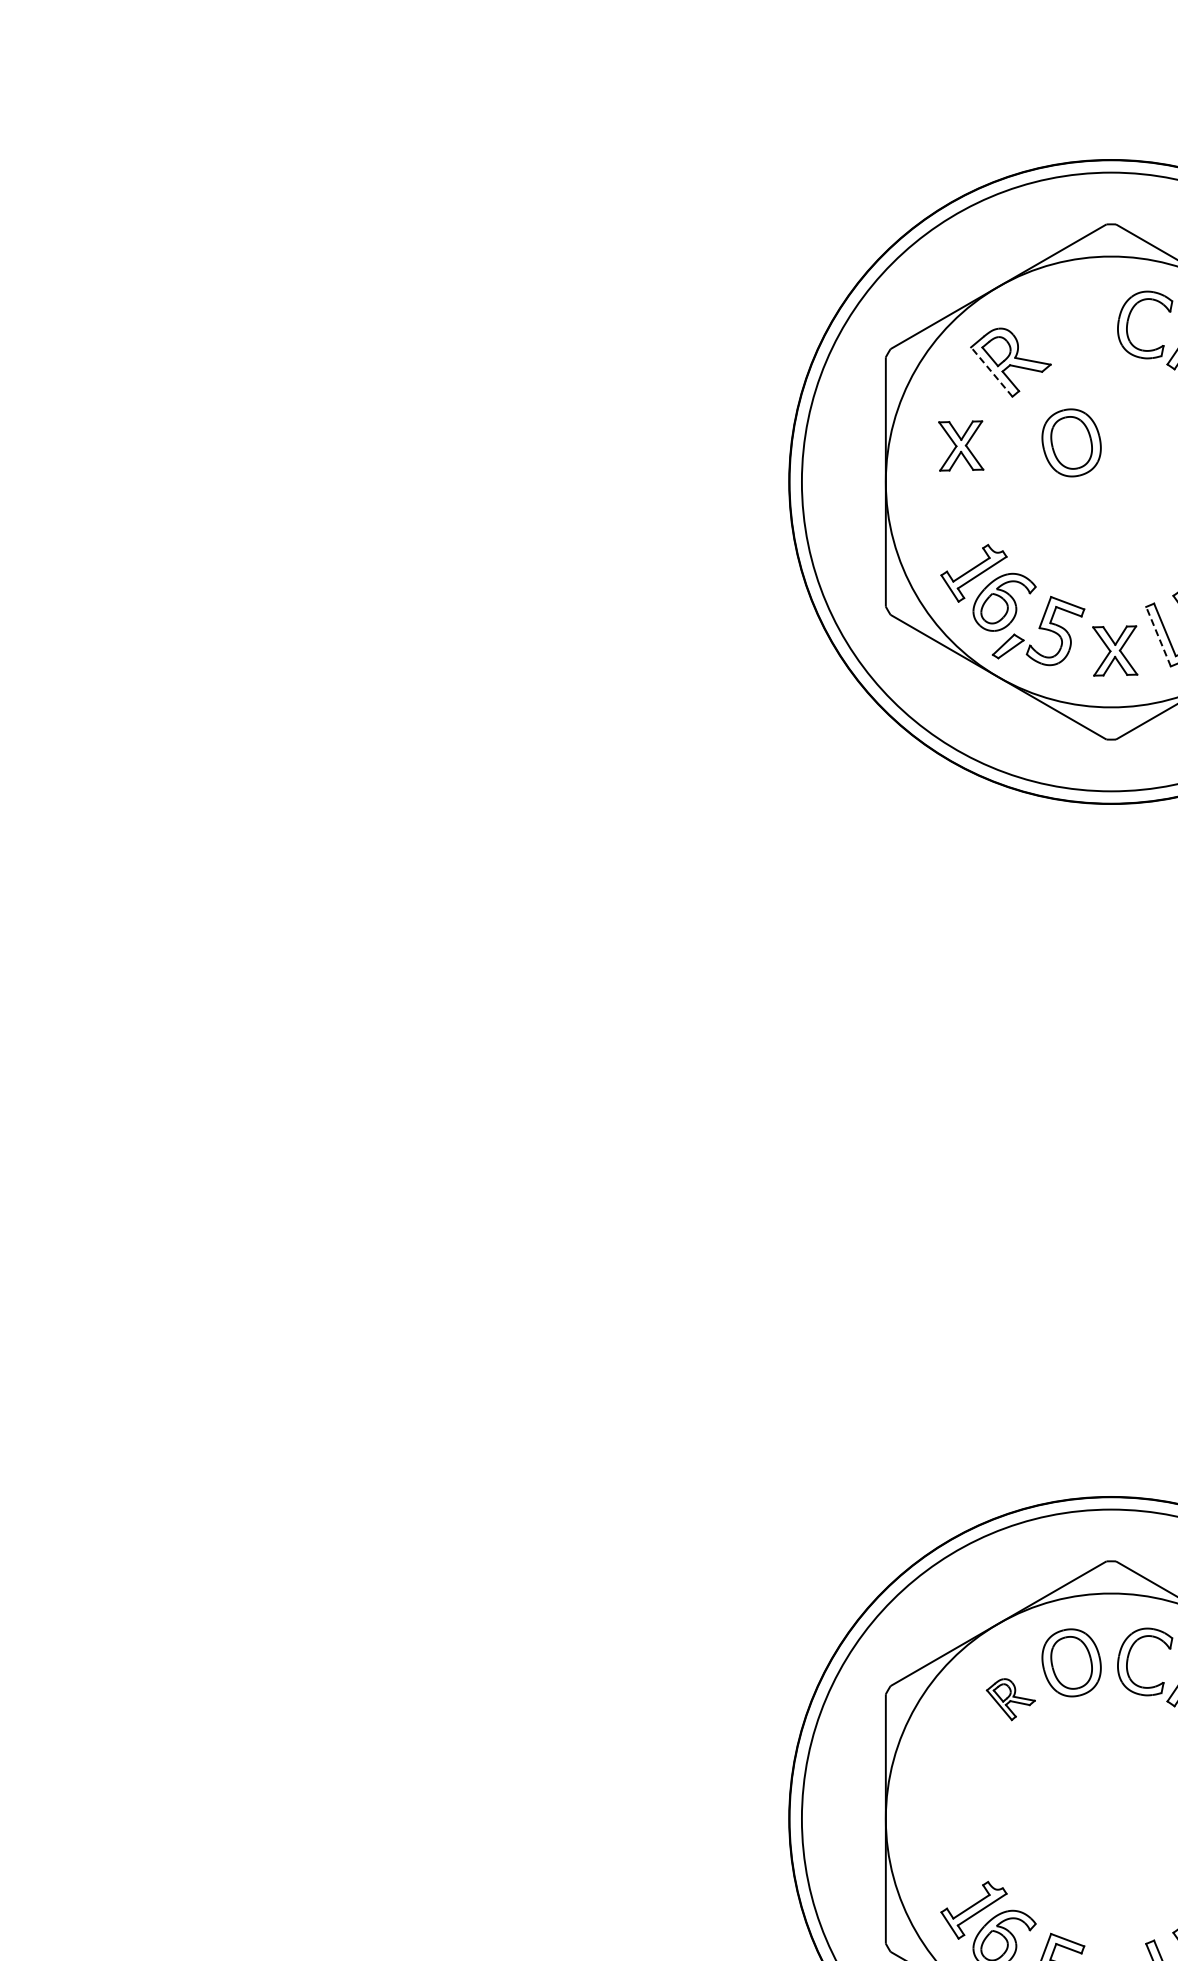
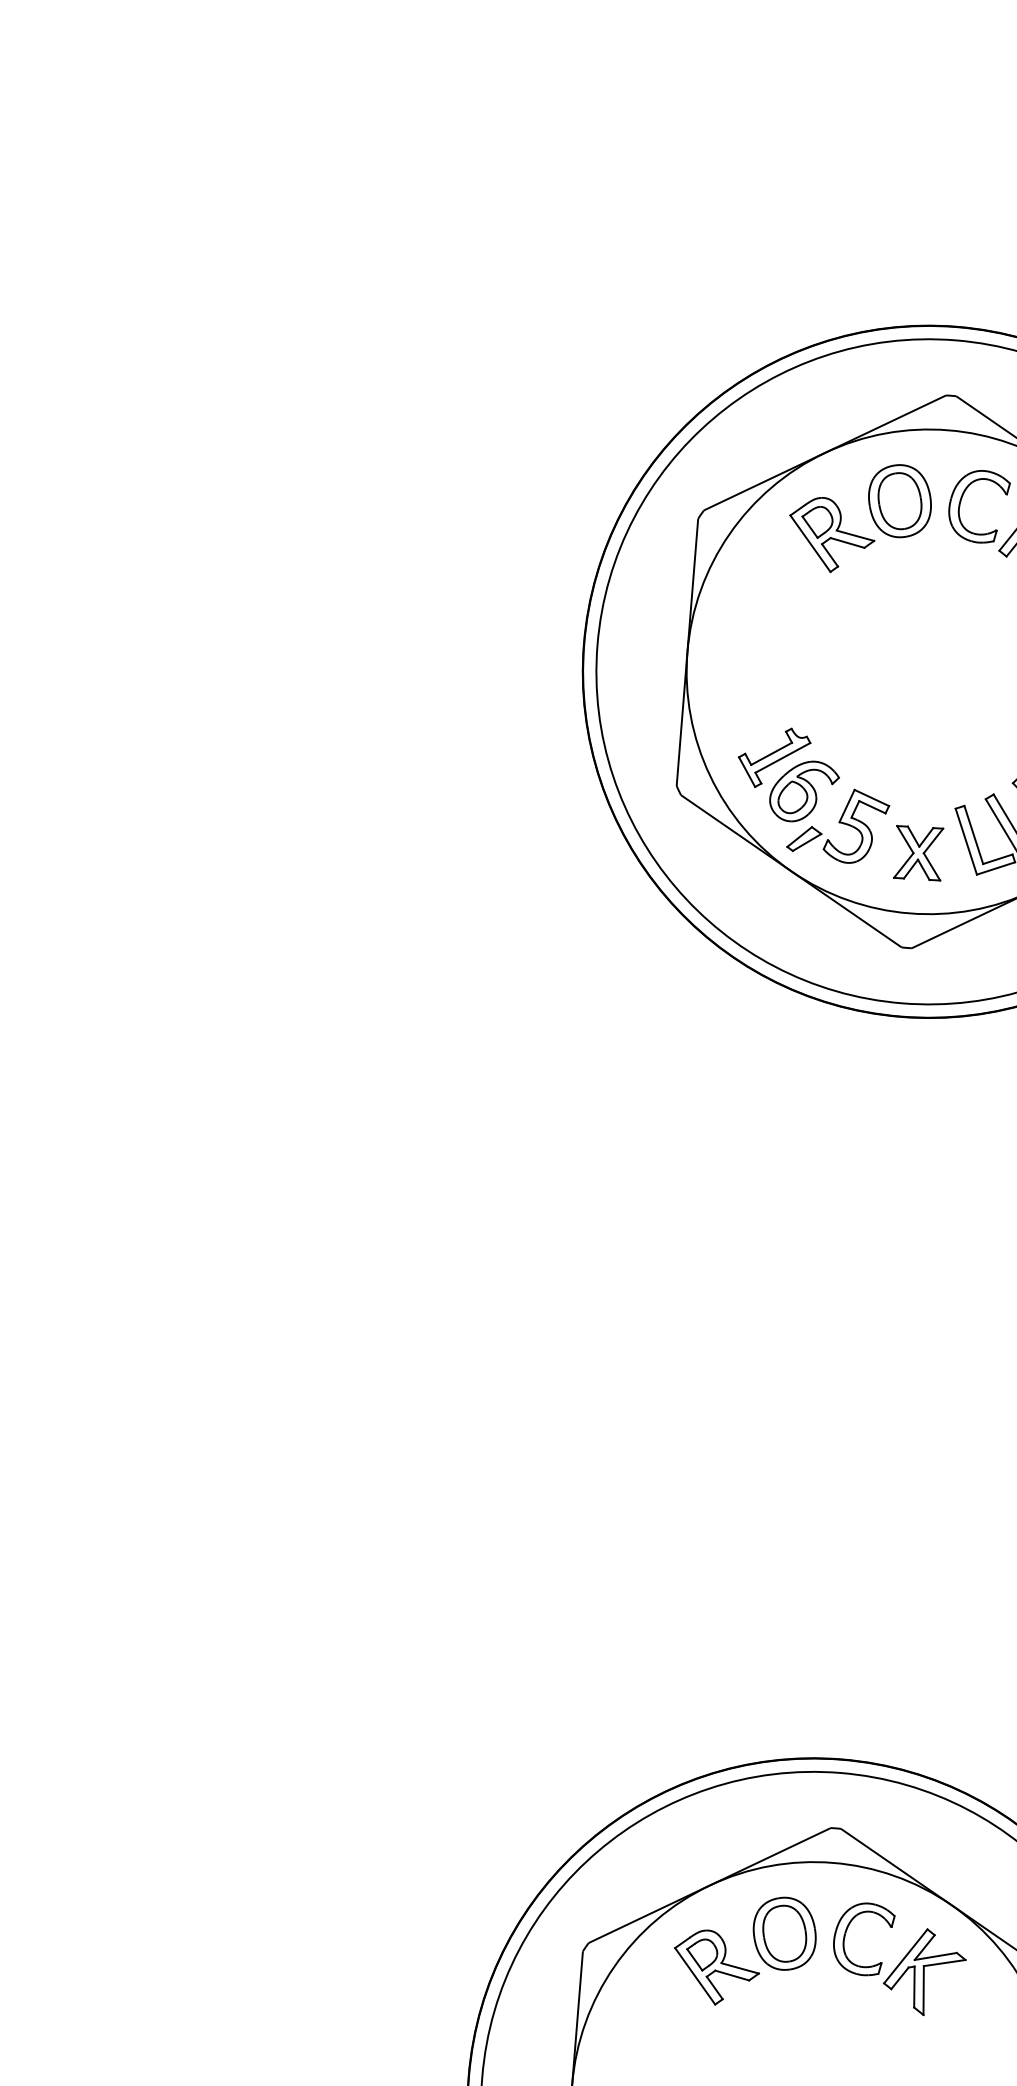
line: (991, 371) -> (810, 543), dashed -> solid
part: (1071, 442) -> (899, 500), moved
part: (961, 445) -> (771, 619), removed
line: (1158, 636) -> (966, 841), dashed -> solid
part: (1010, 1699) -> (716, 1967), size x1.67

